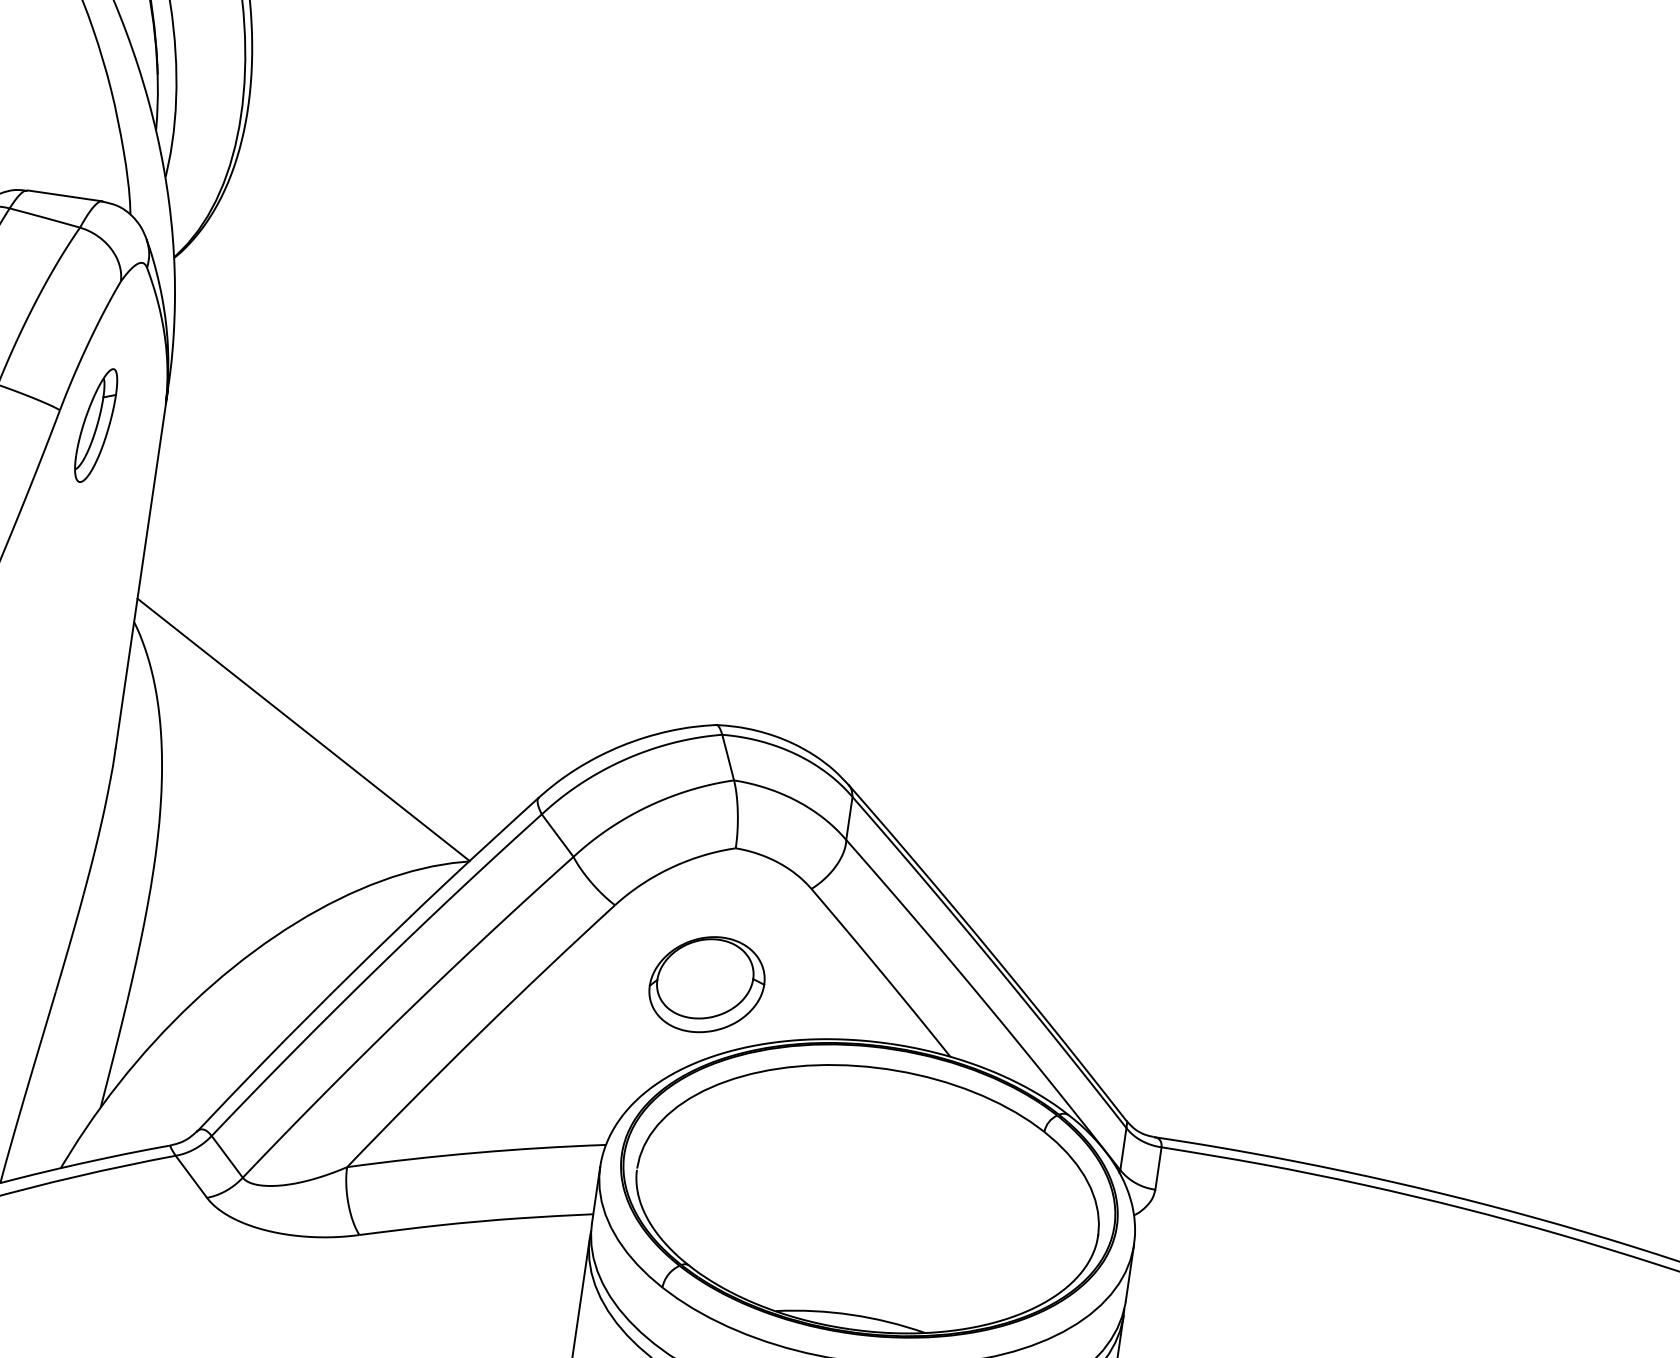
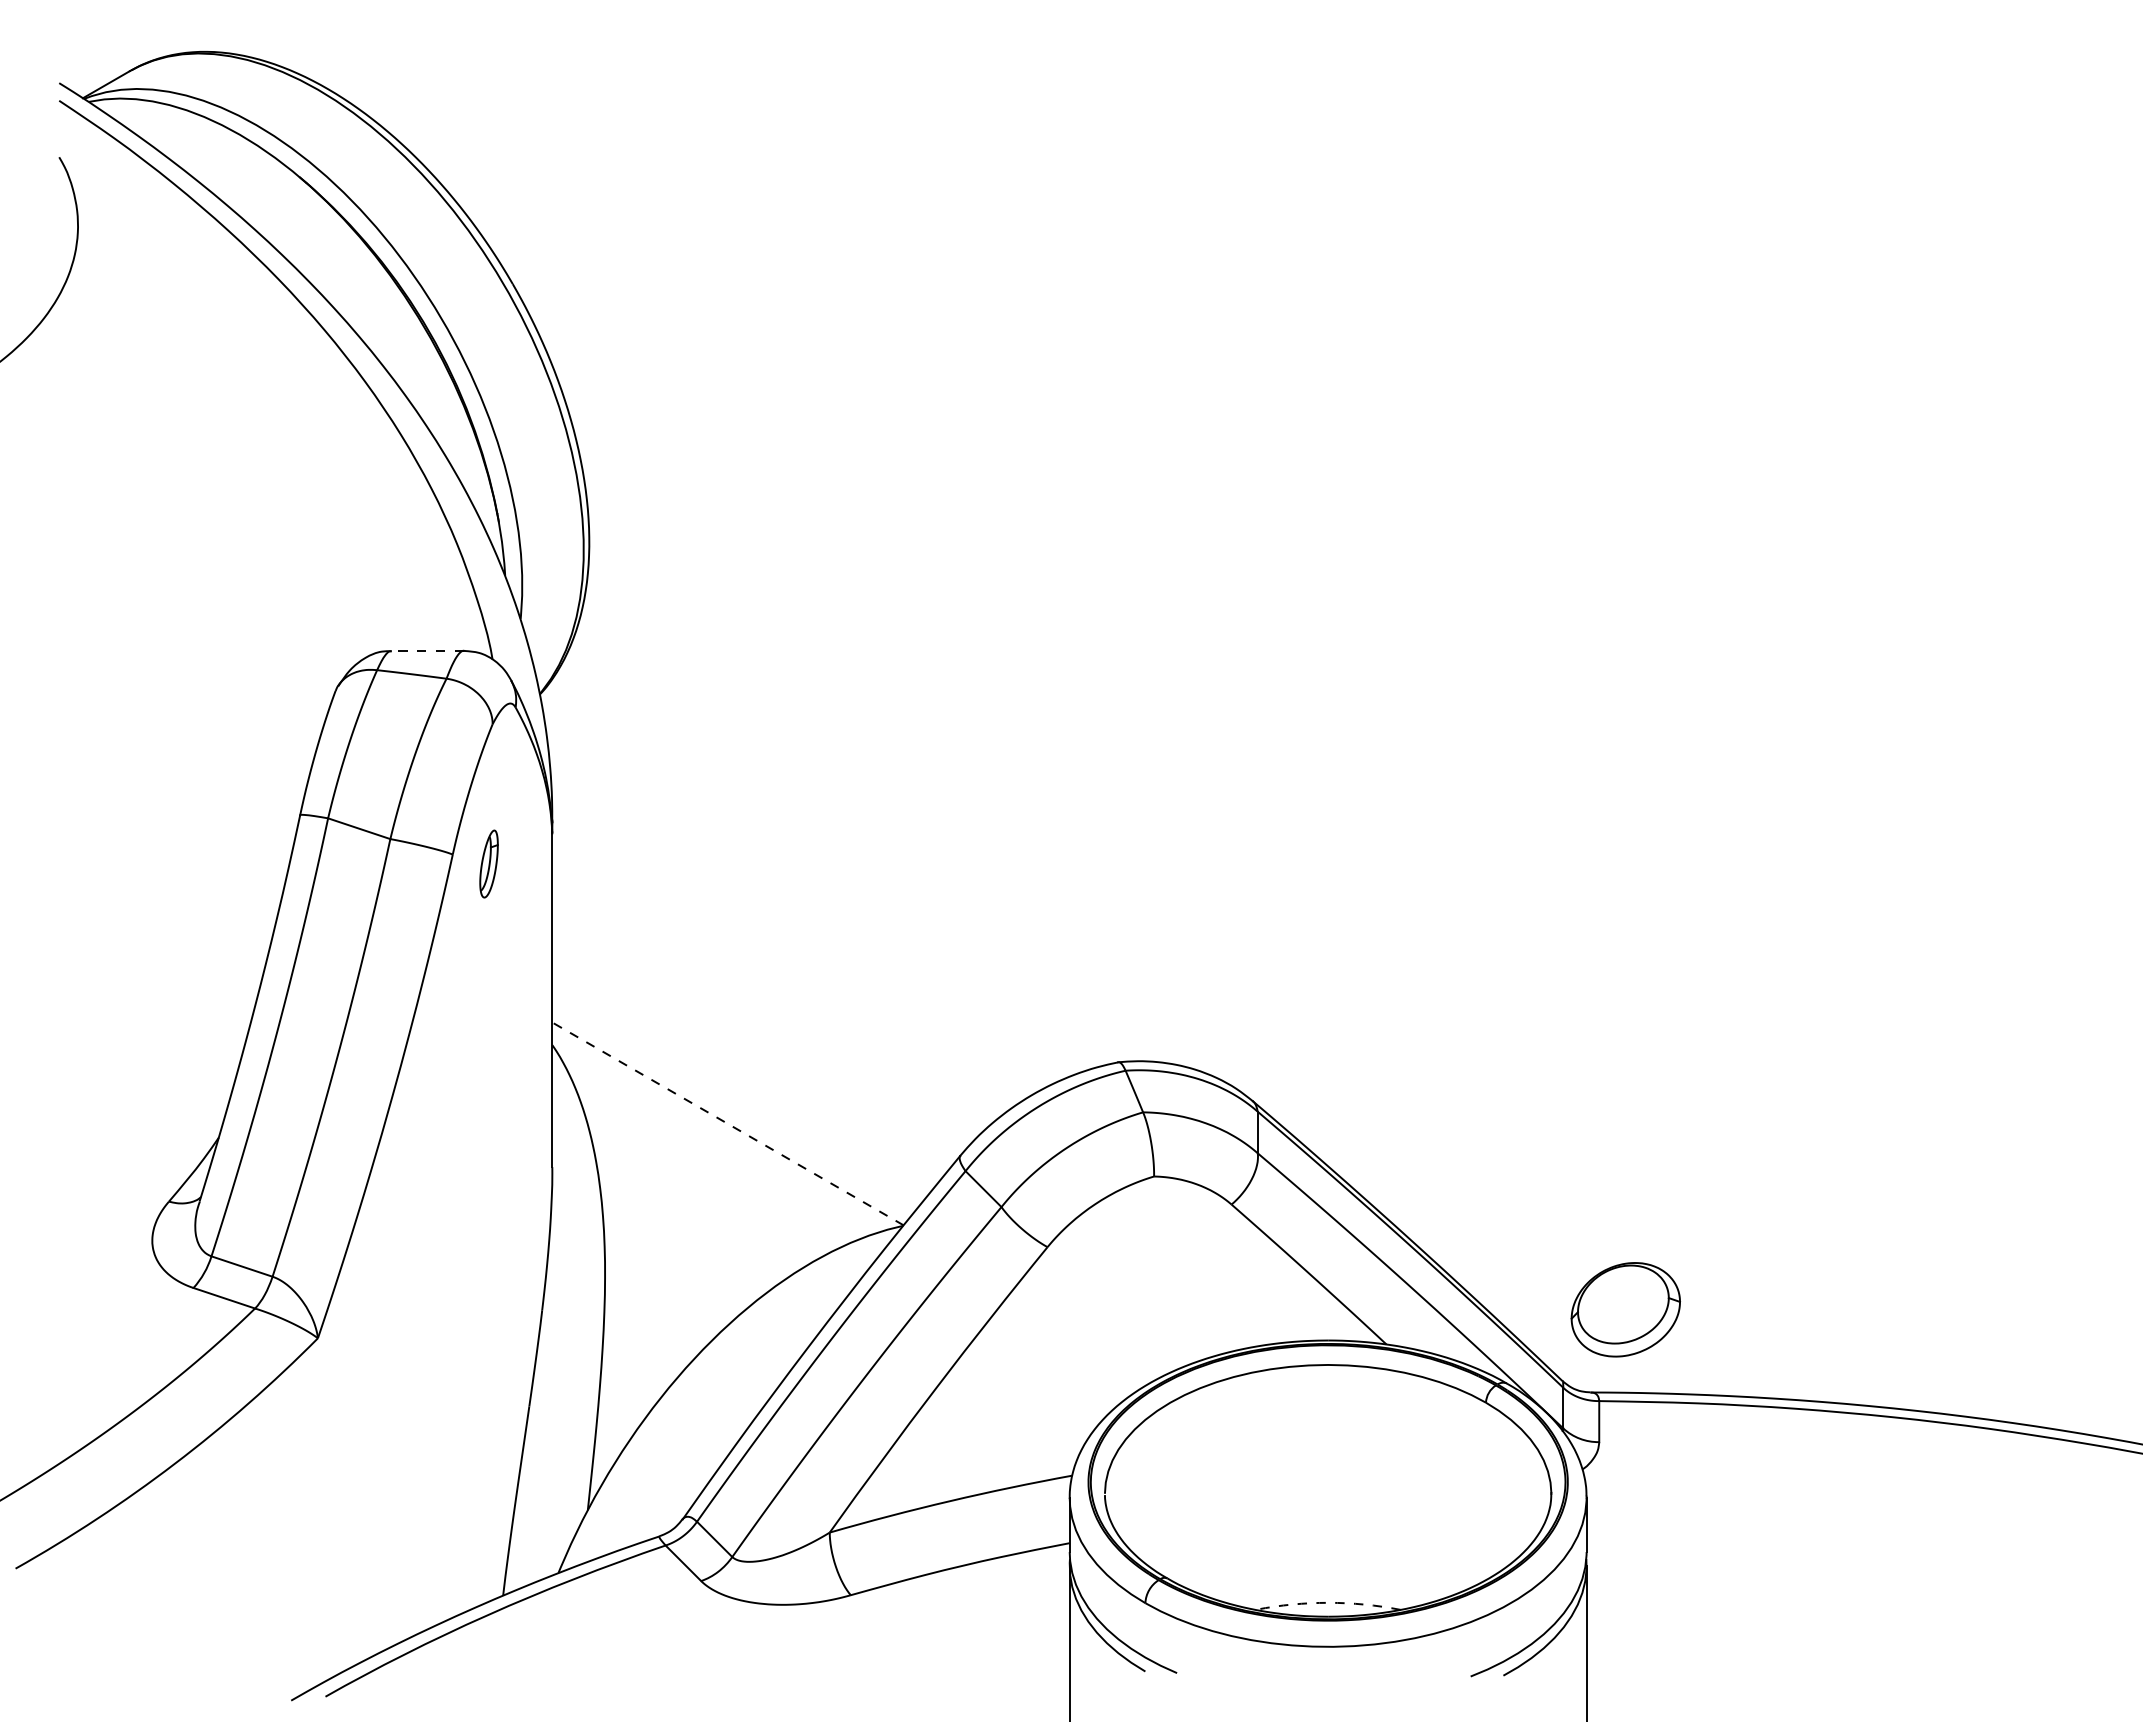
line: (64, 195) -> (427, 650), solid -> dashed
part: (95, 424) -> (488, 863), size x0.6
line: (304, 729) -> (728, 1123), solid -> dashed
part: (706, 984) -> (1625, 1309), moved
arc: (851, 1314) -> (1328, 1602), solid -> dashed

